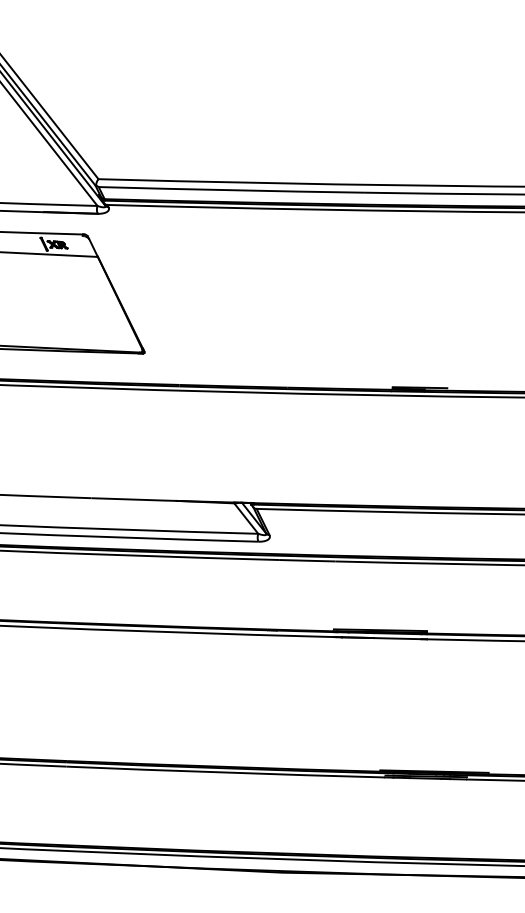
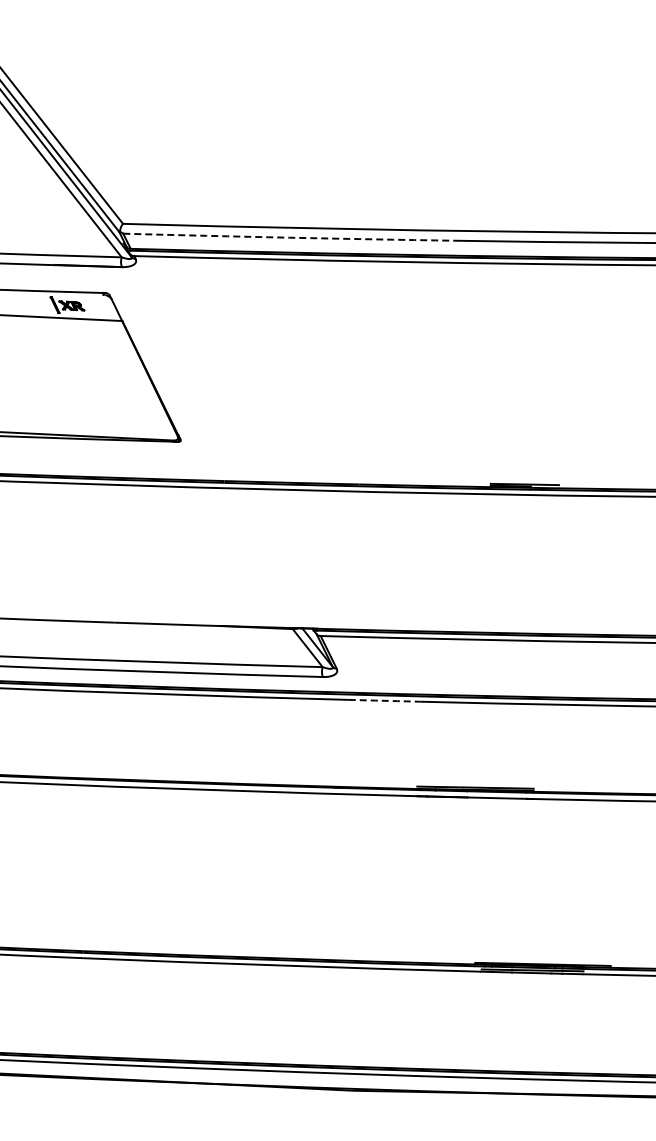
arc: (231, 190) -> (289, 237), solid -> dashed
arc: (307, 560) -> (384, 700), solid -> dashed

